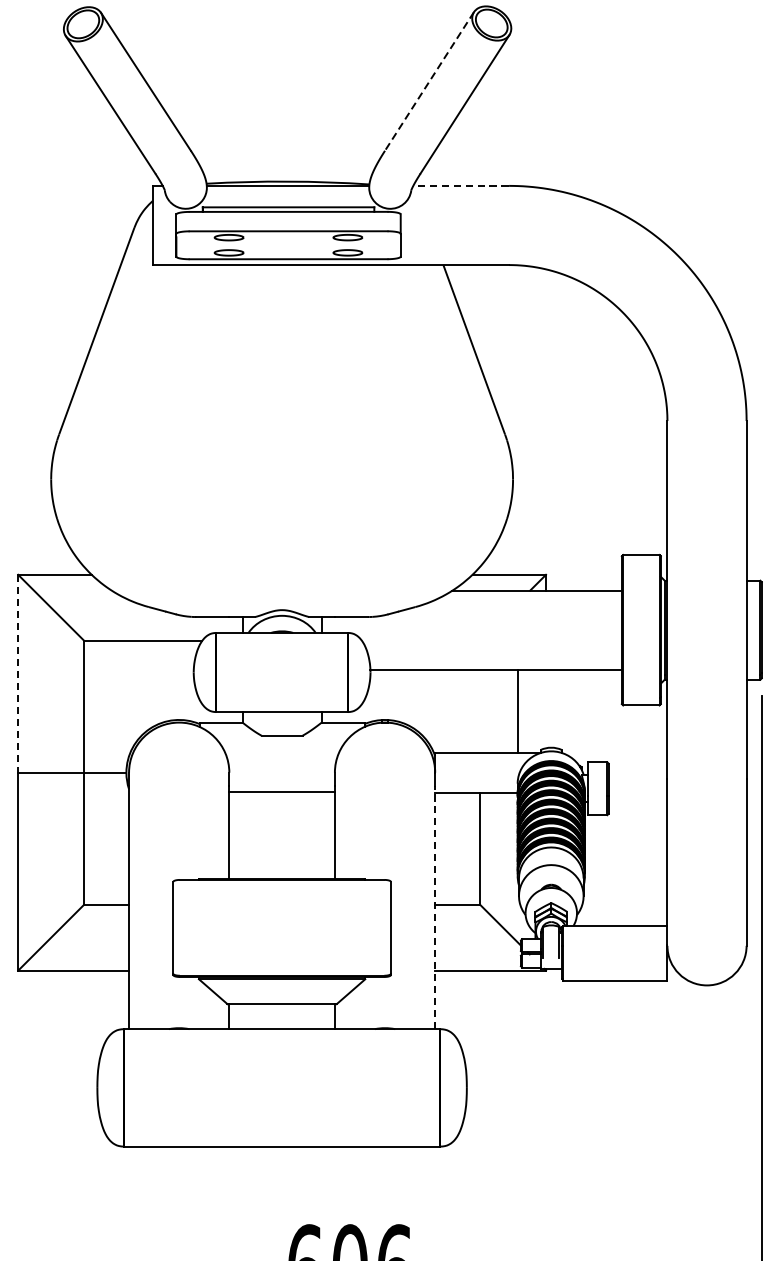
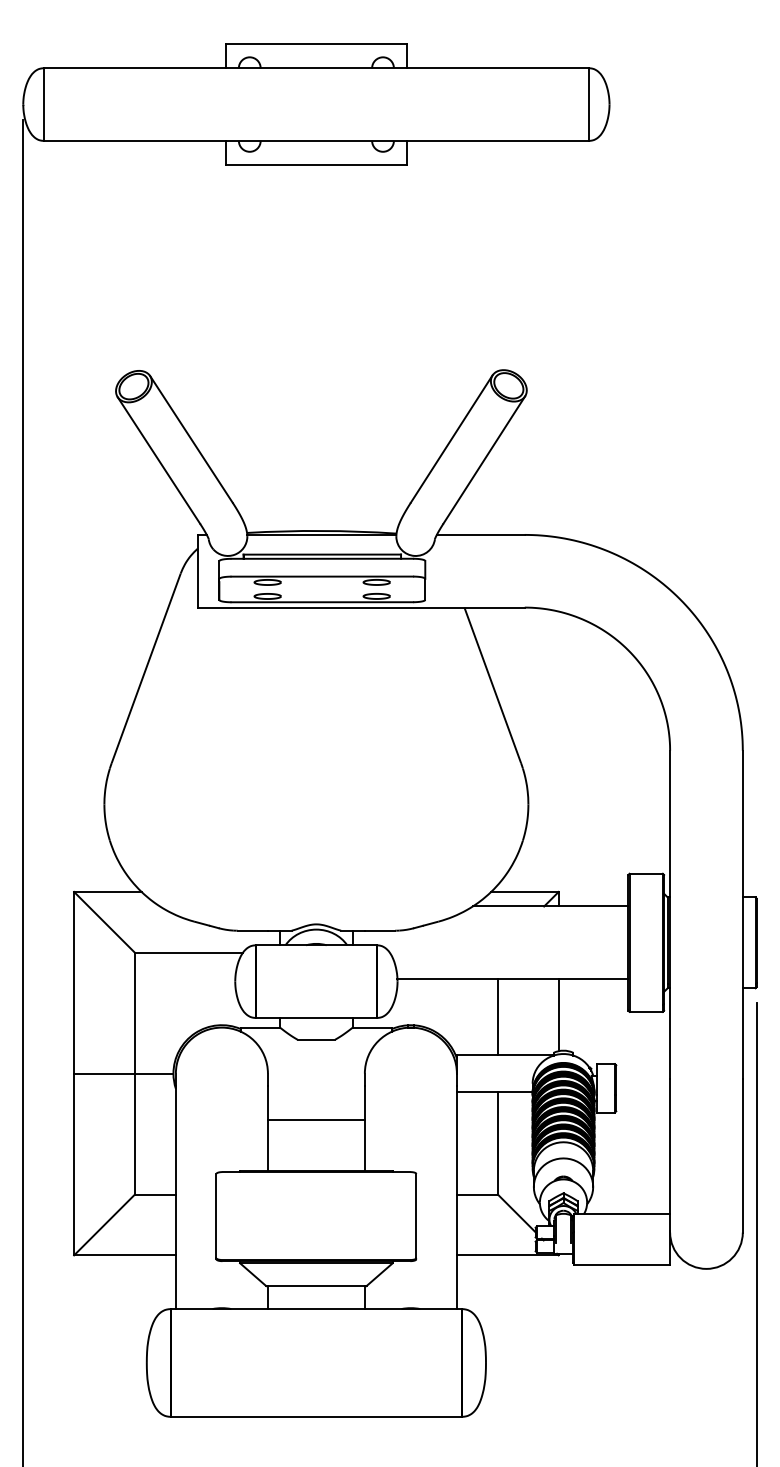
line: (429, 81) -> (451, 439), dashed -> solid
line: (460, 185) -> (480, 534), dashed -> solid
line: (18, 673) -> (74, 982), dashed -> solid
line: (545, 709) -> (558, 1015), added
line: (518, 711) -> (498, 1017), moved
line: (281, 792) -> (315, 1119), moved
line: (434, 907) -> (456, 1197), dashed -> solid

